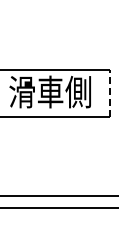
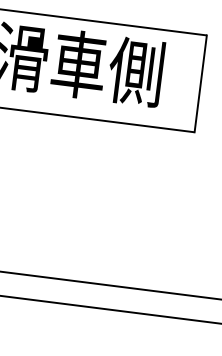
line: (110, 93) -> (201, 83), dashed -> solid

